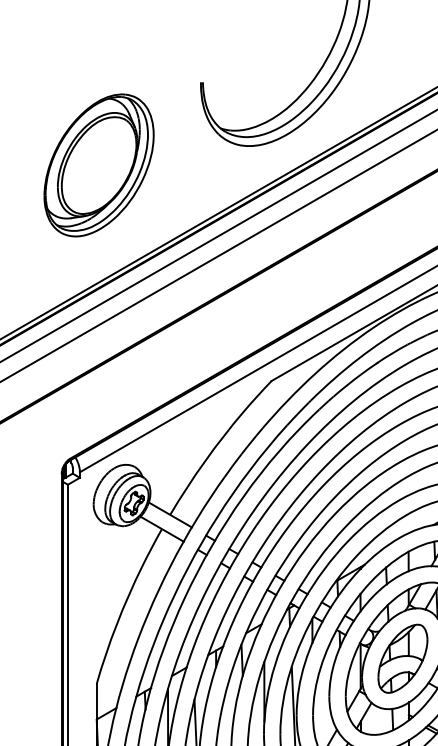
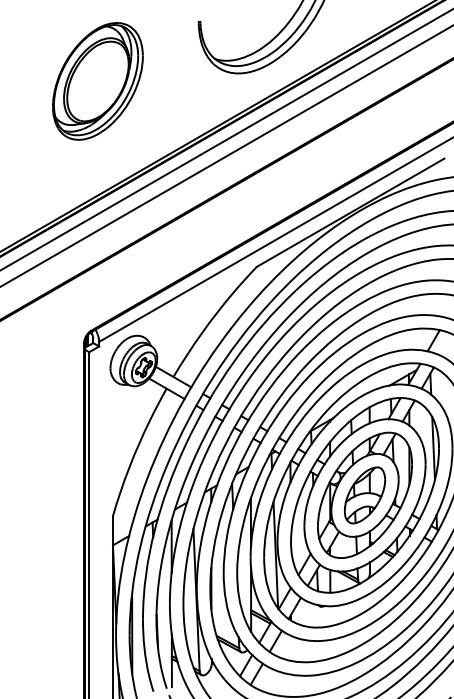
part: (98, 165) -> (97, 81), moved

